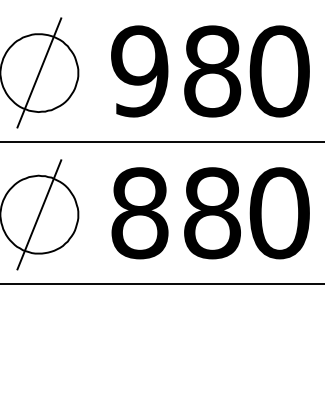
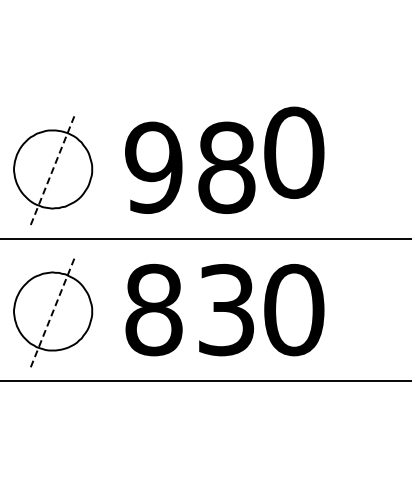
text: (280, 71) -> (294, 152), moved
line: (39, 73) -> (53, 169), solid -> dashed
text: (212, 213) -> (226, 310), 88 -> 83
line: (39, 214) -> (53, 311), solid -> dashed

